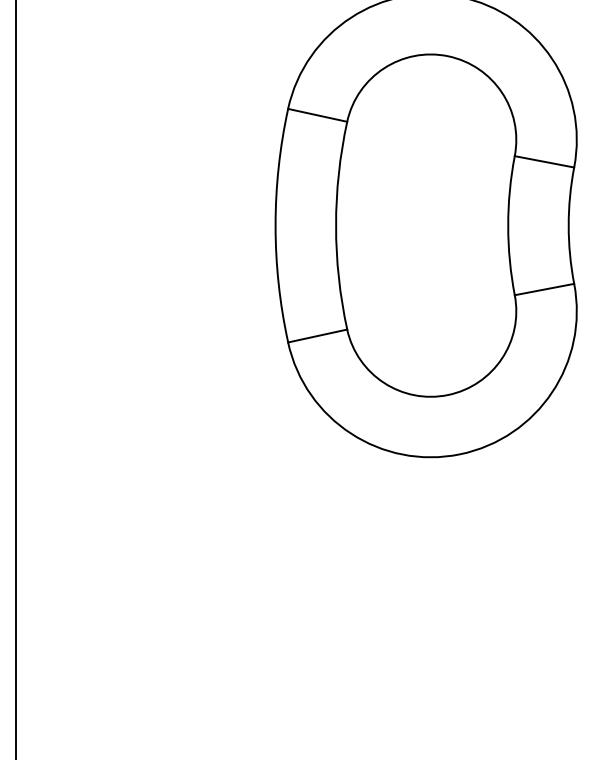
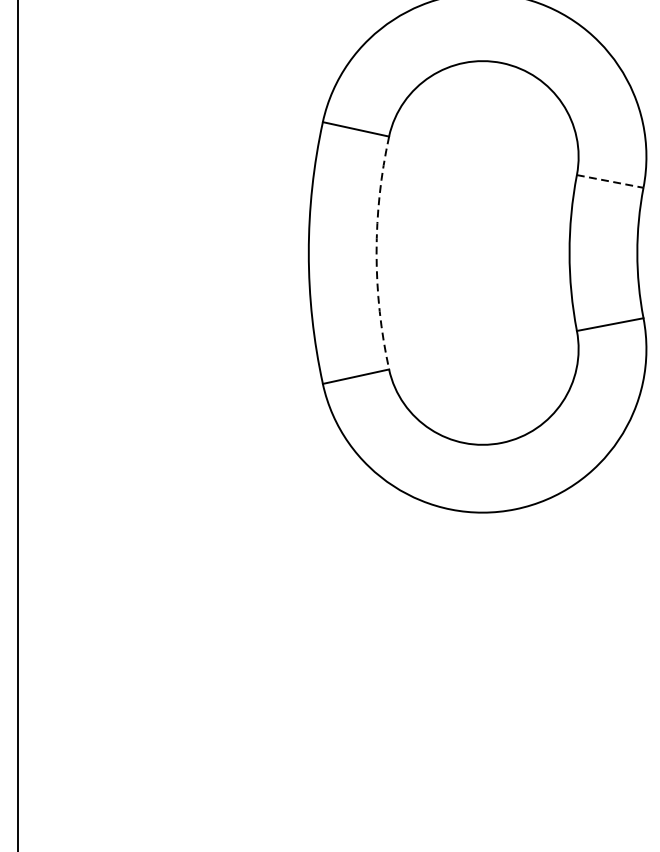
line: (544, 161) -> (610, 181), solid -> dashed
arc: (336, 225) -> (377, 252), solid -> dashed

